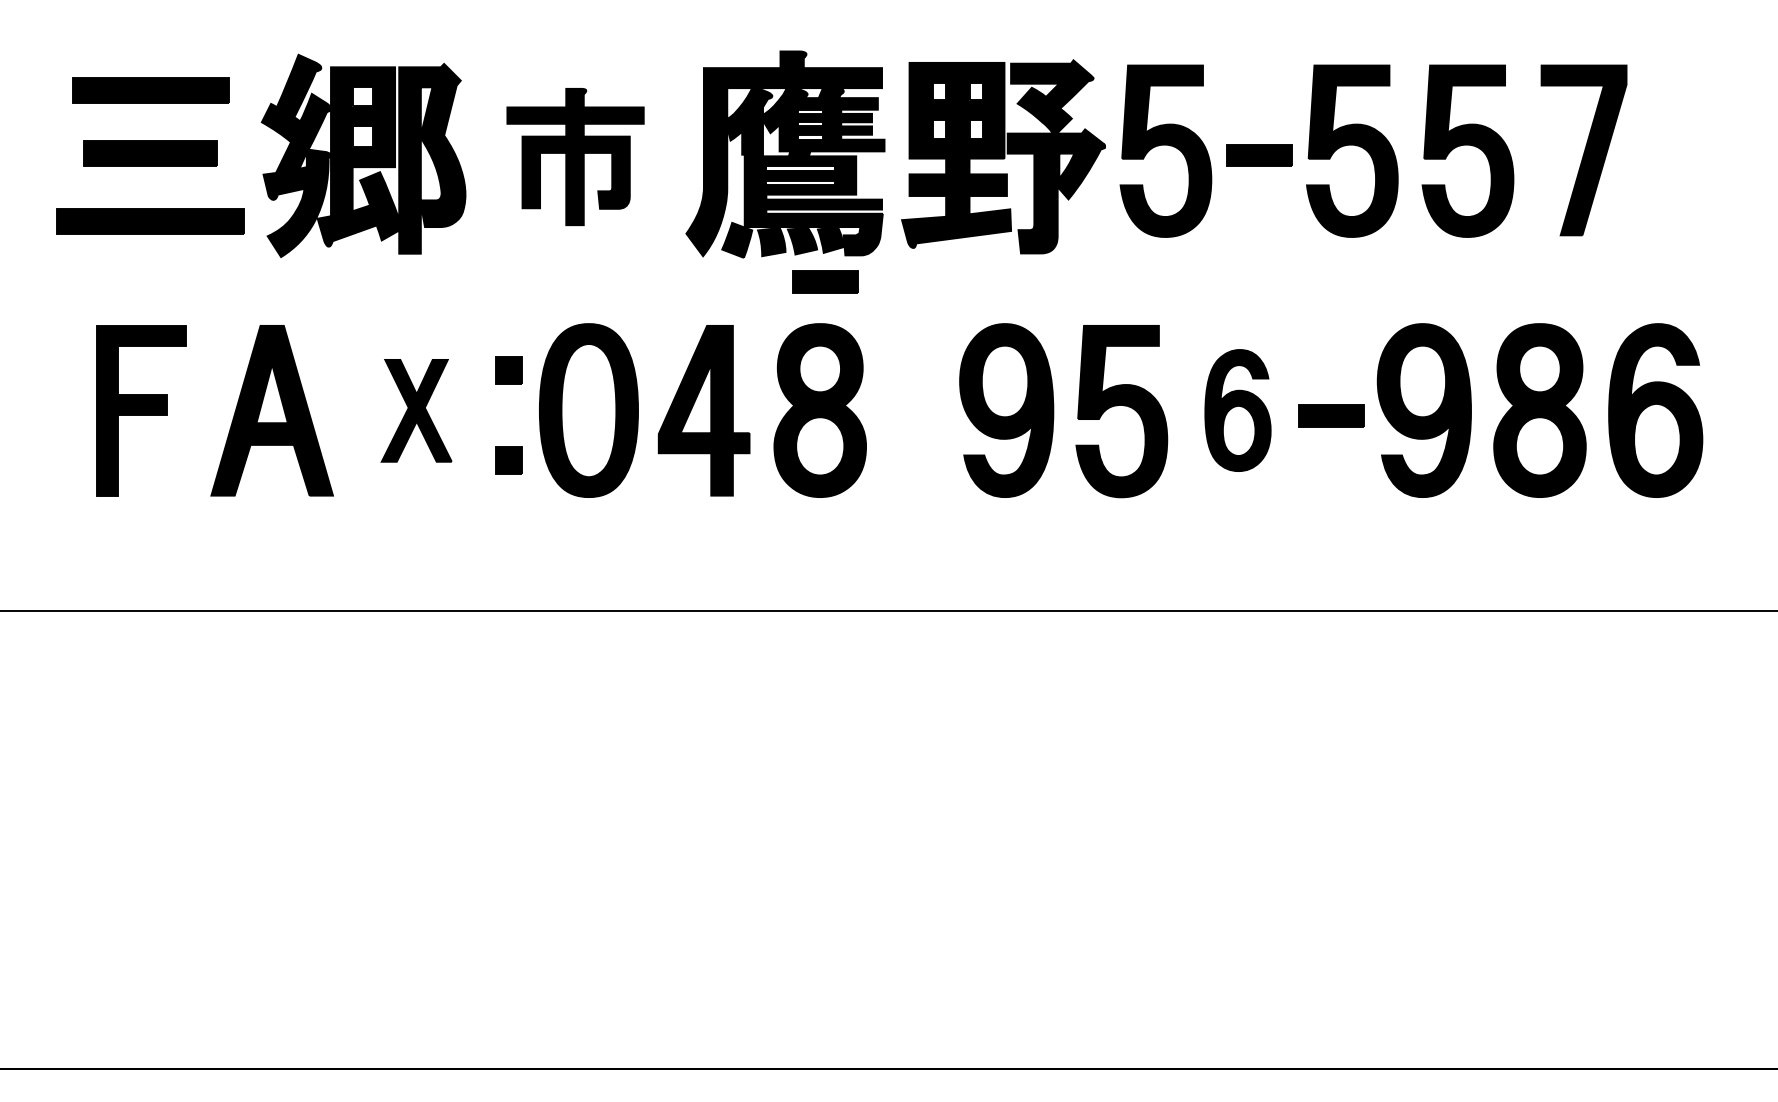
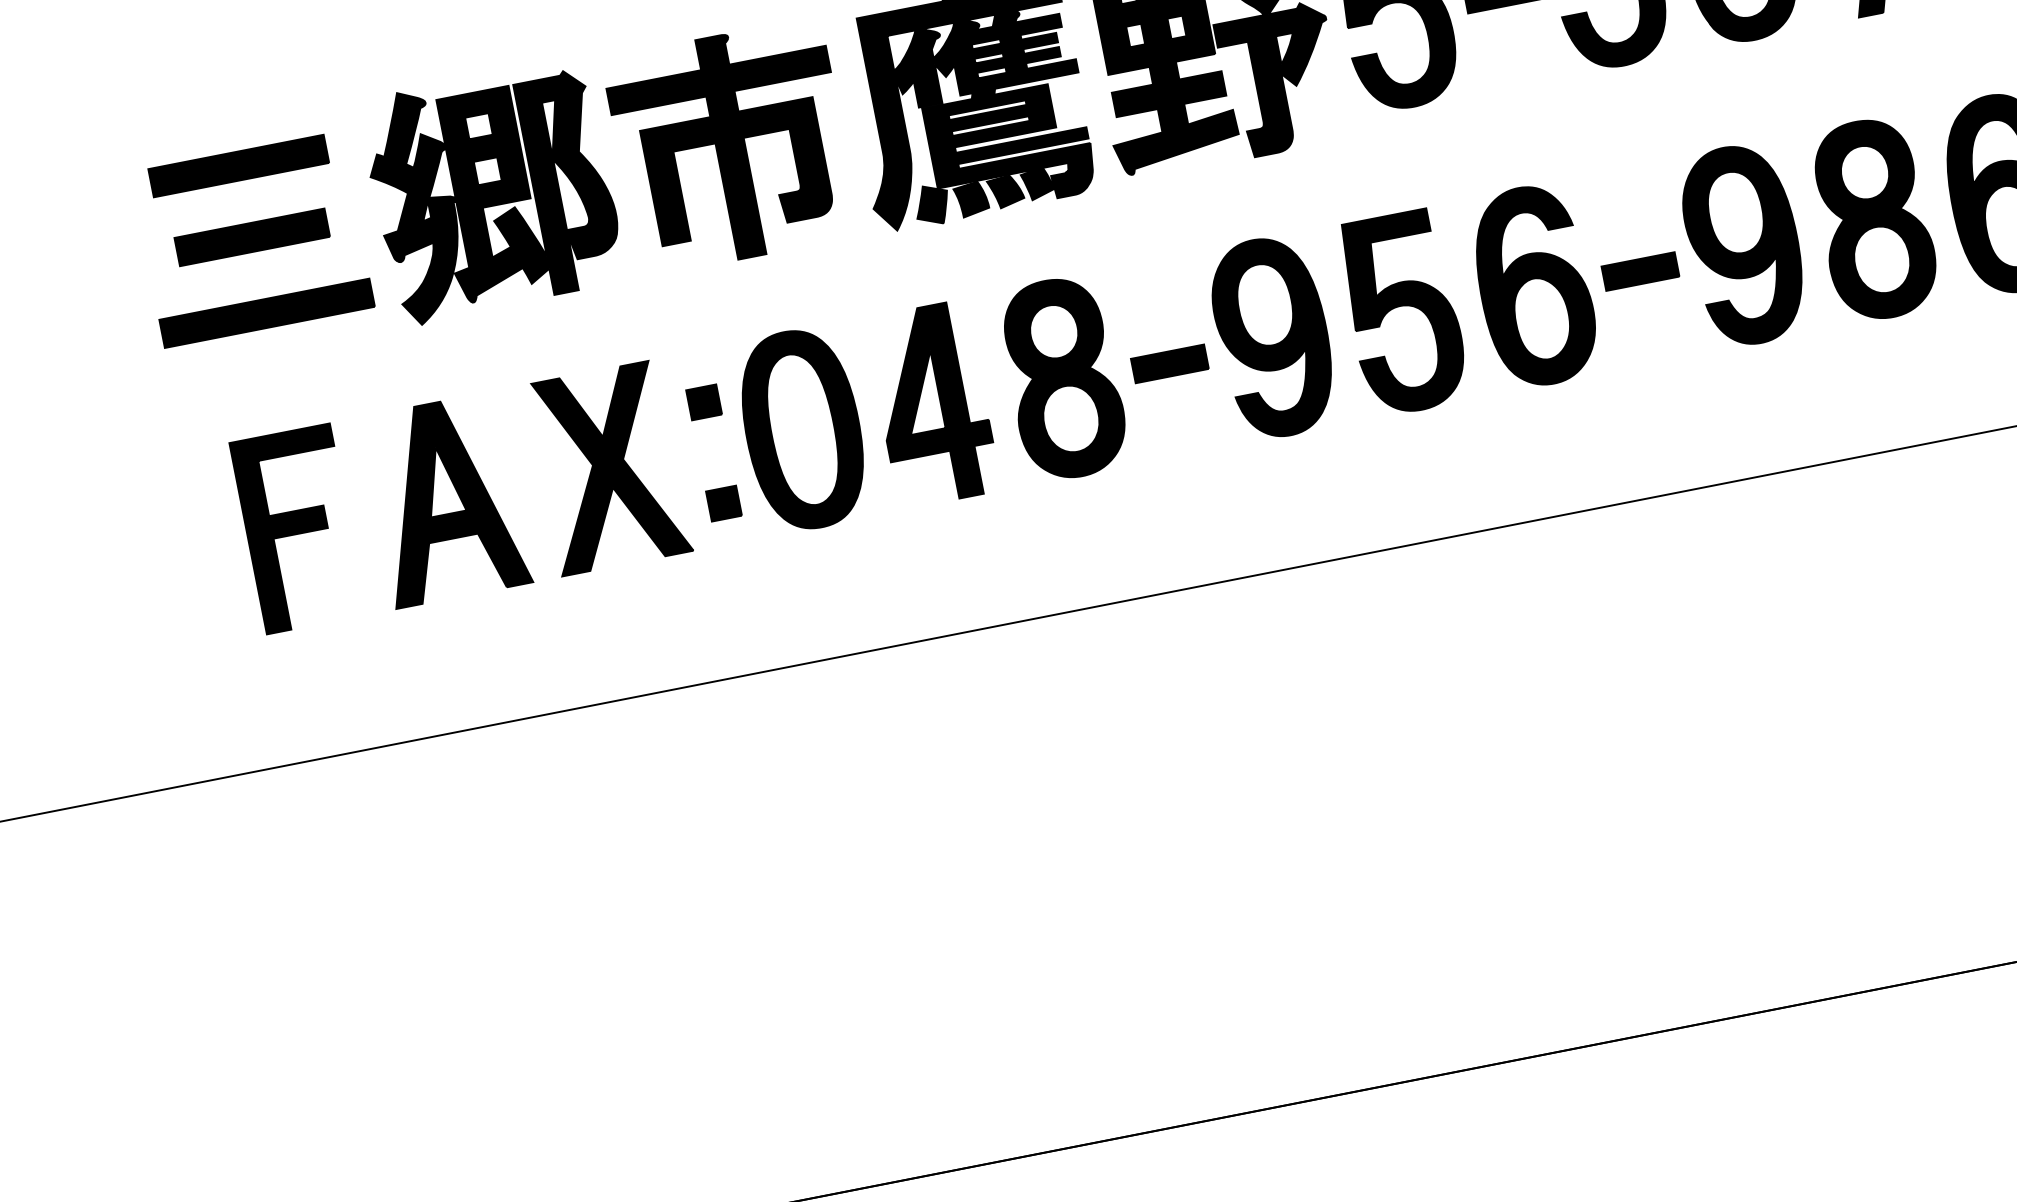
part: (575, 156) -> (731, 146), size x1.43
part: (825, 281) -> (1169, 363), moved
part: (416, 410) -> (608, 467), size x1.67
part: (1237, 410) -> (1533, 286), size x1.43

